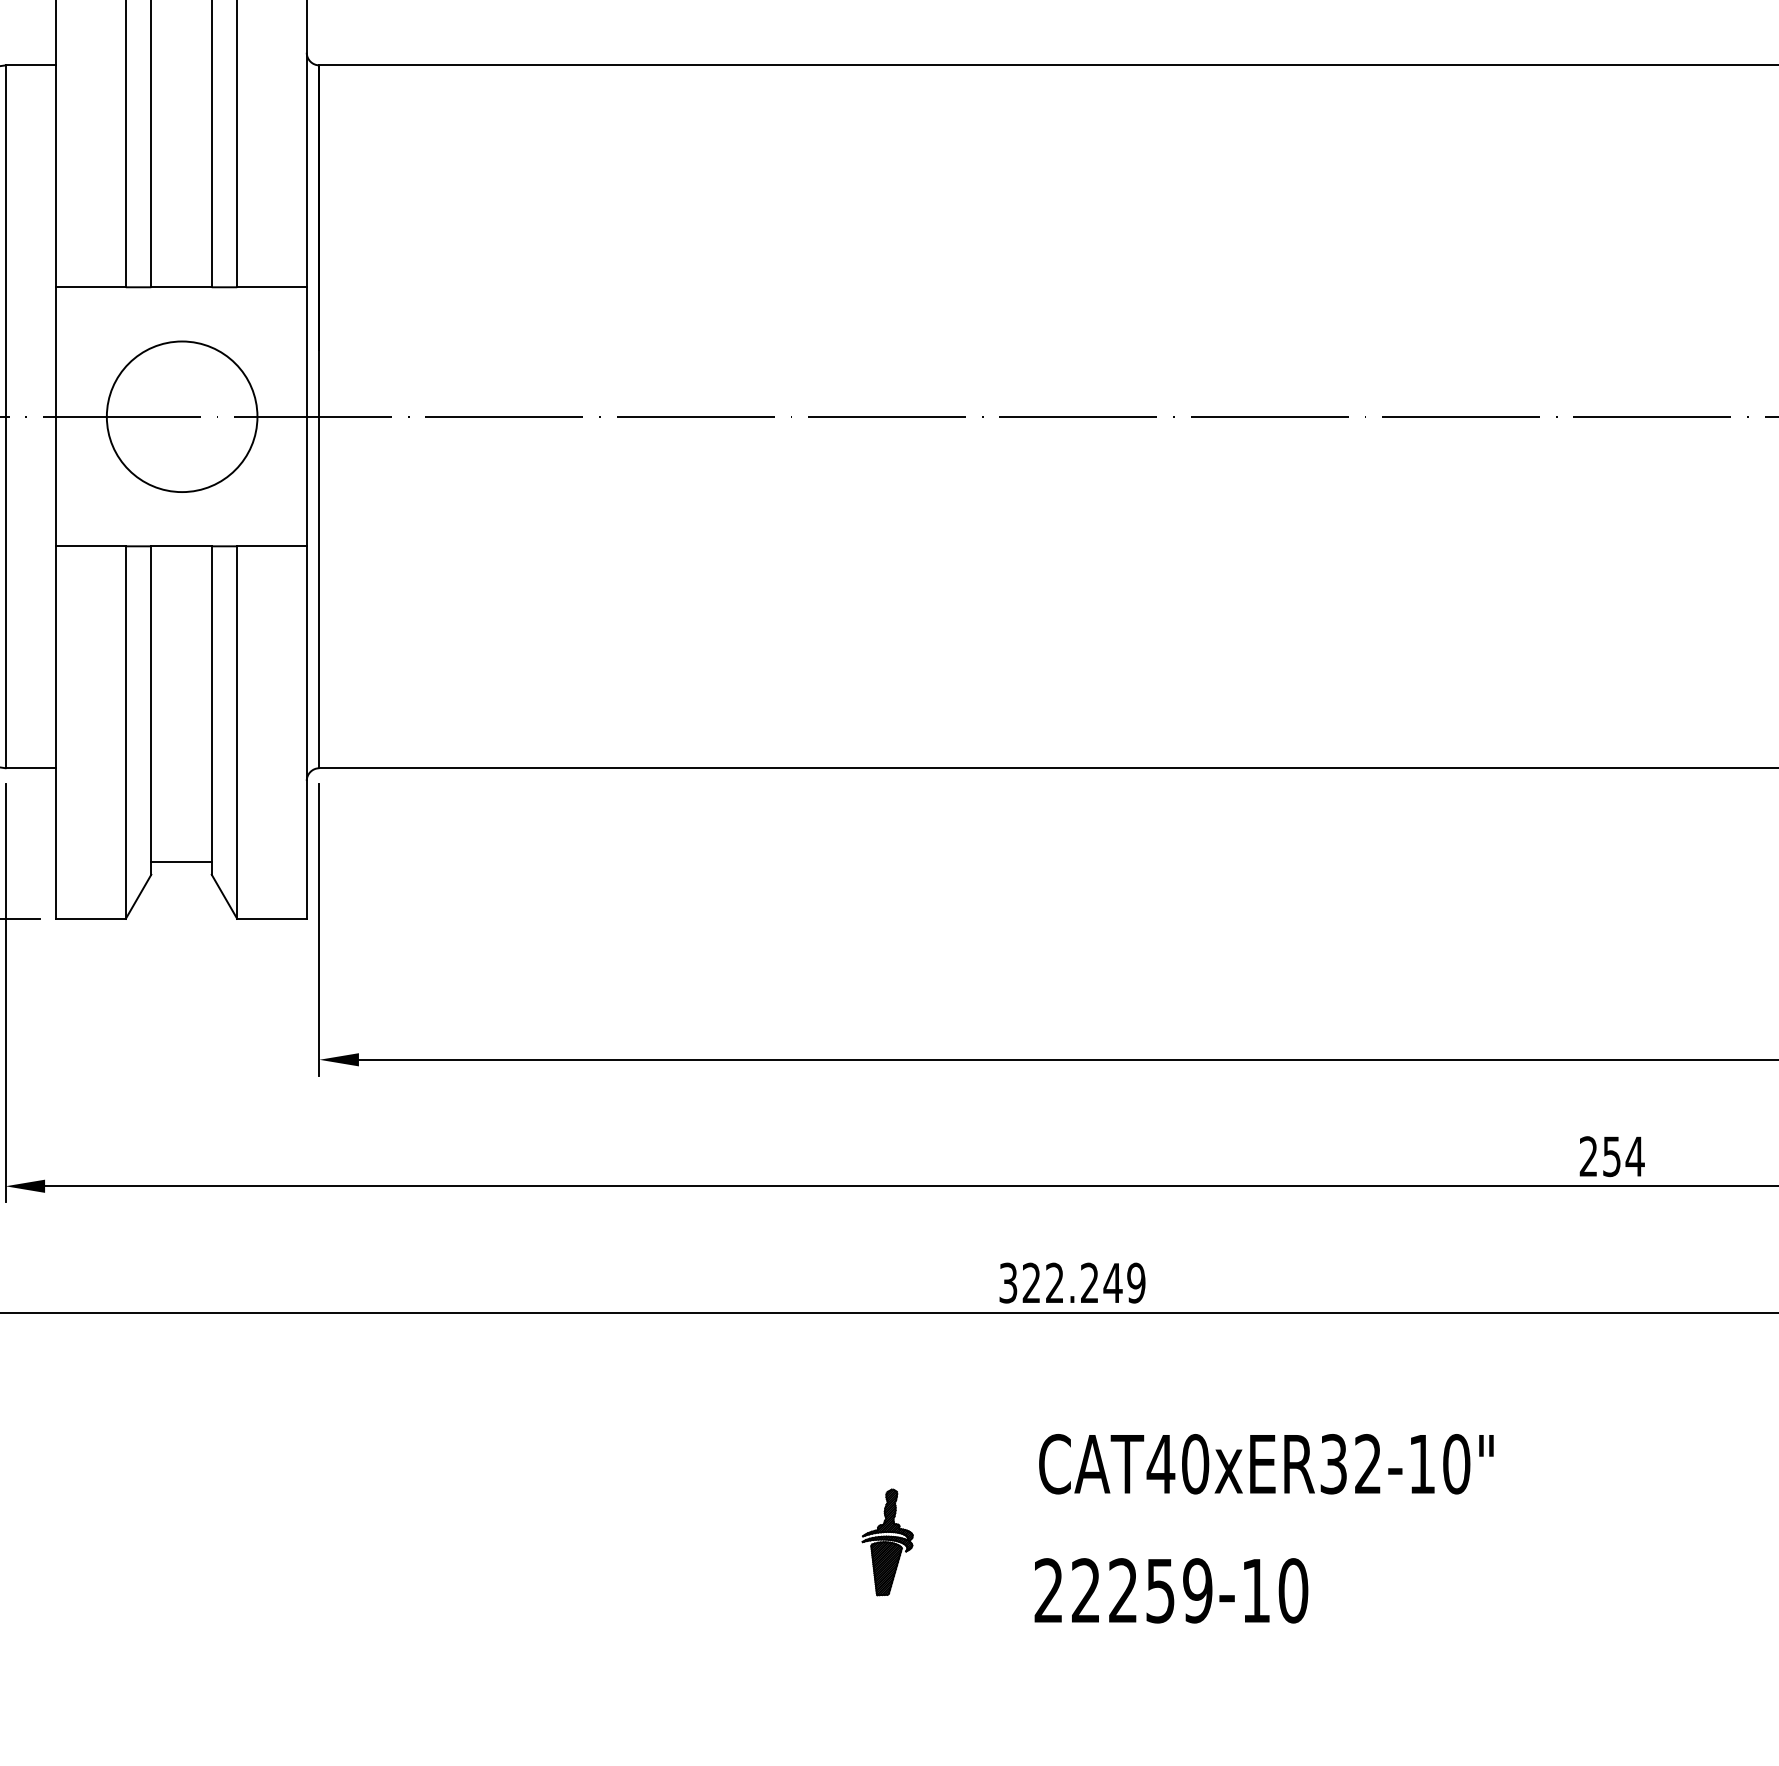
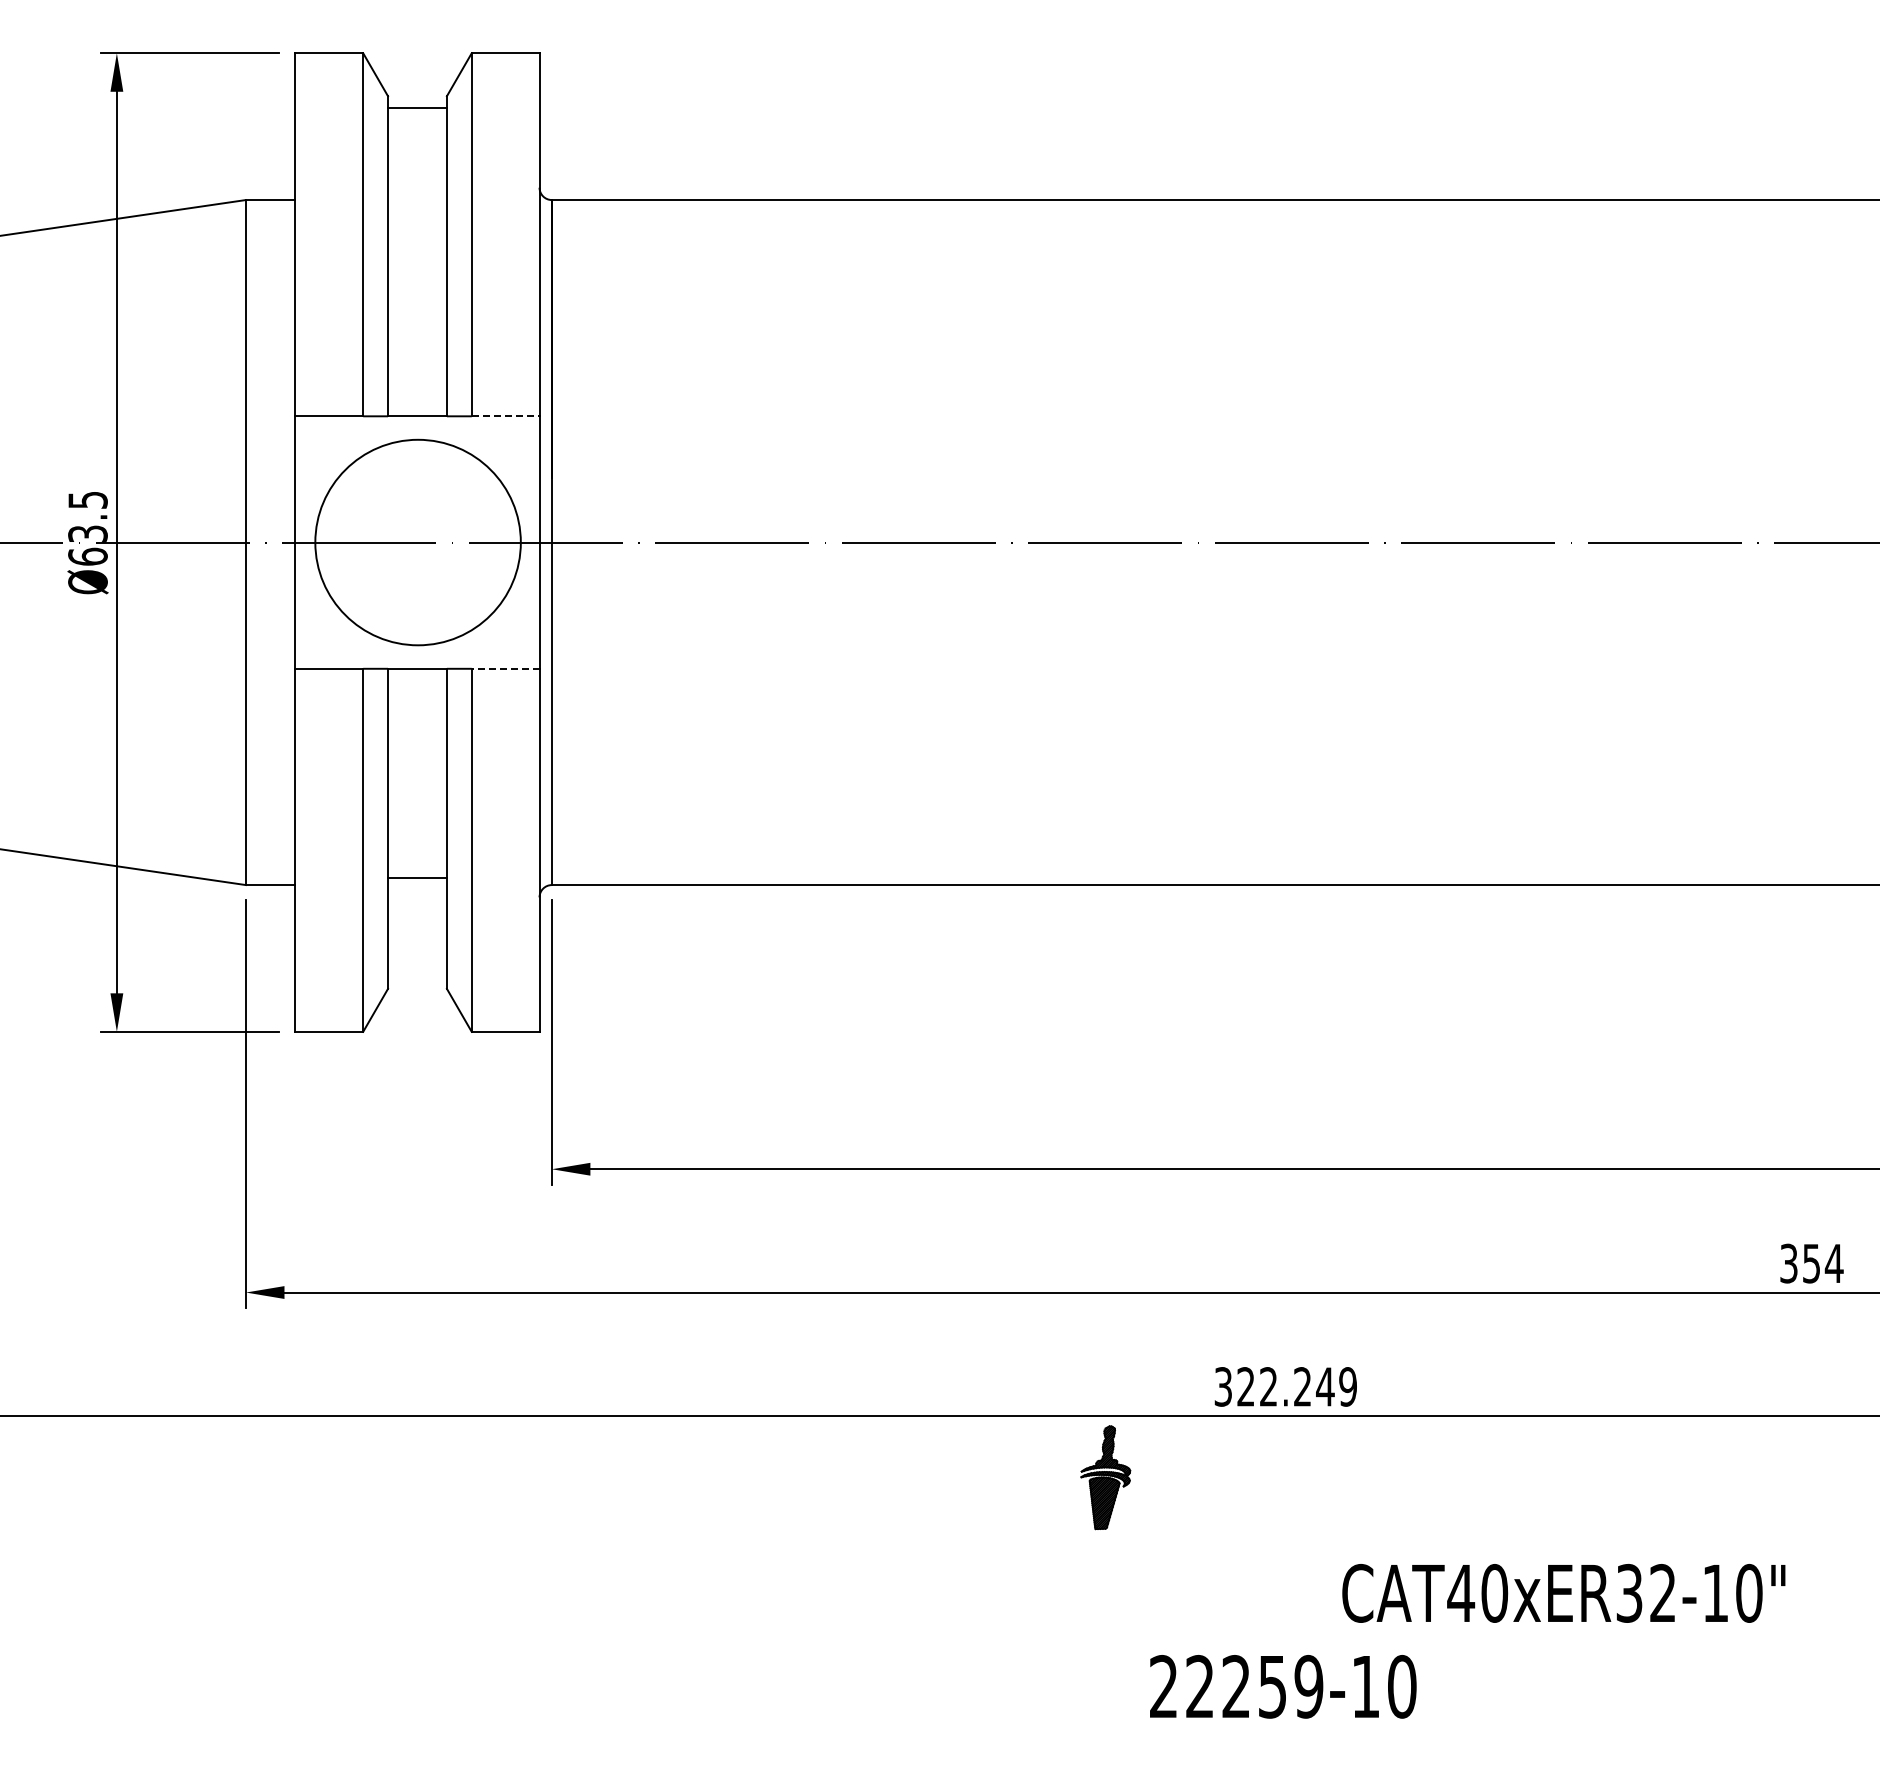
line: (271, 287) -> (505, 416), solid -> dashed
circle: (181, 416) -> (417, 542), size x1.4
line: (271, 546) -> (505, 668), solid -> dashed
line: (181, 862) -> (417, 877), moved
text: (1588, 1156) -> (1788, 1263), 254 -> 354
text: (1266, 1464) -> (1563, 1593), moved
part: (887, 1542) -> (1105, 1477), moved
text: (1171, 1590) -> (1283, 1686), moved

